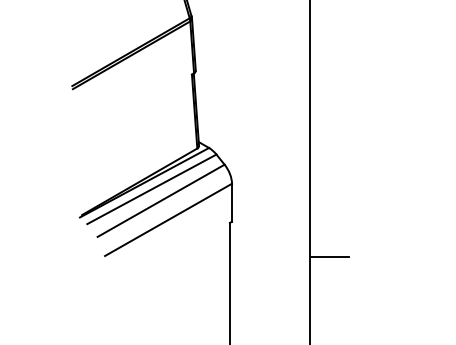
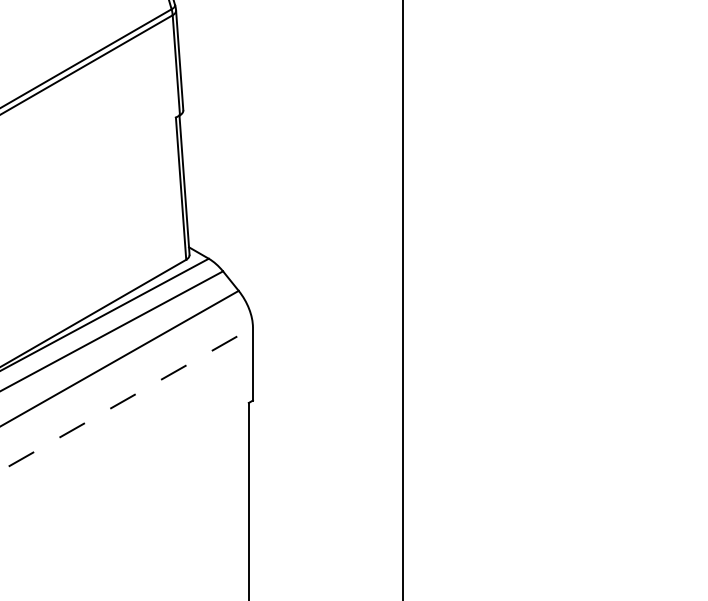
line: (168, 219) -> (130, 396), solid -> dashed
line: (330, 257) -> (442, 469), removed

